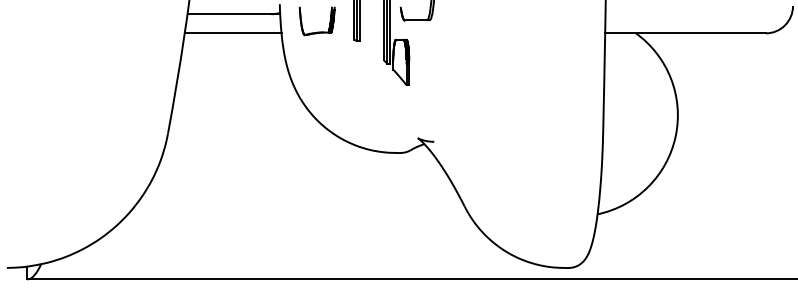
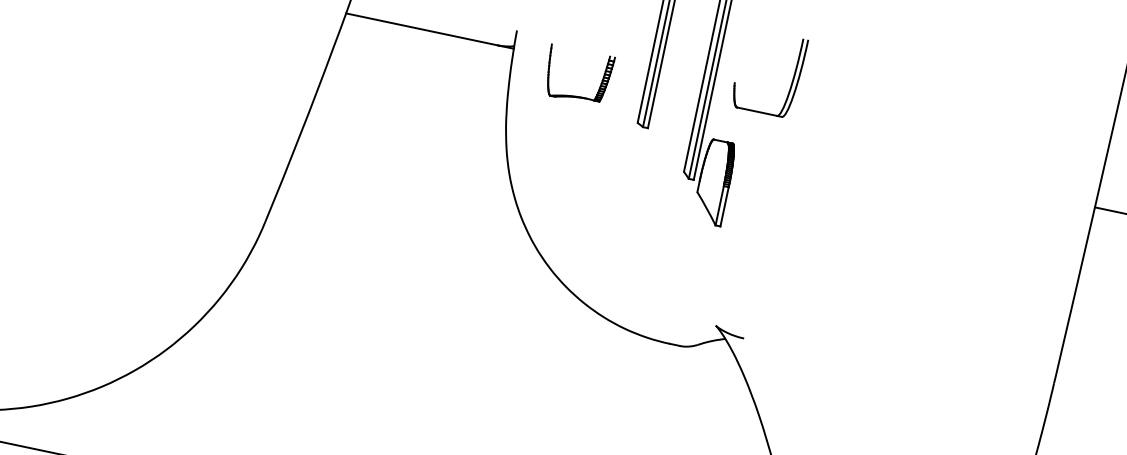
line: (232, 33) -> (420, 65), removed

